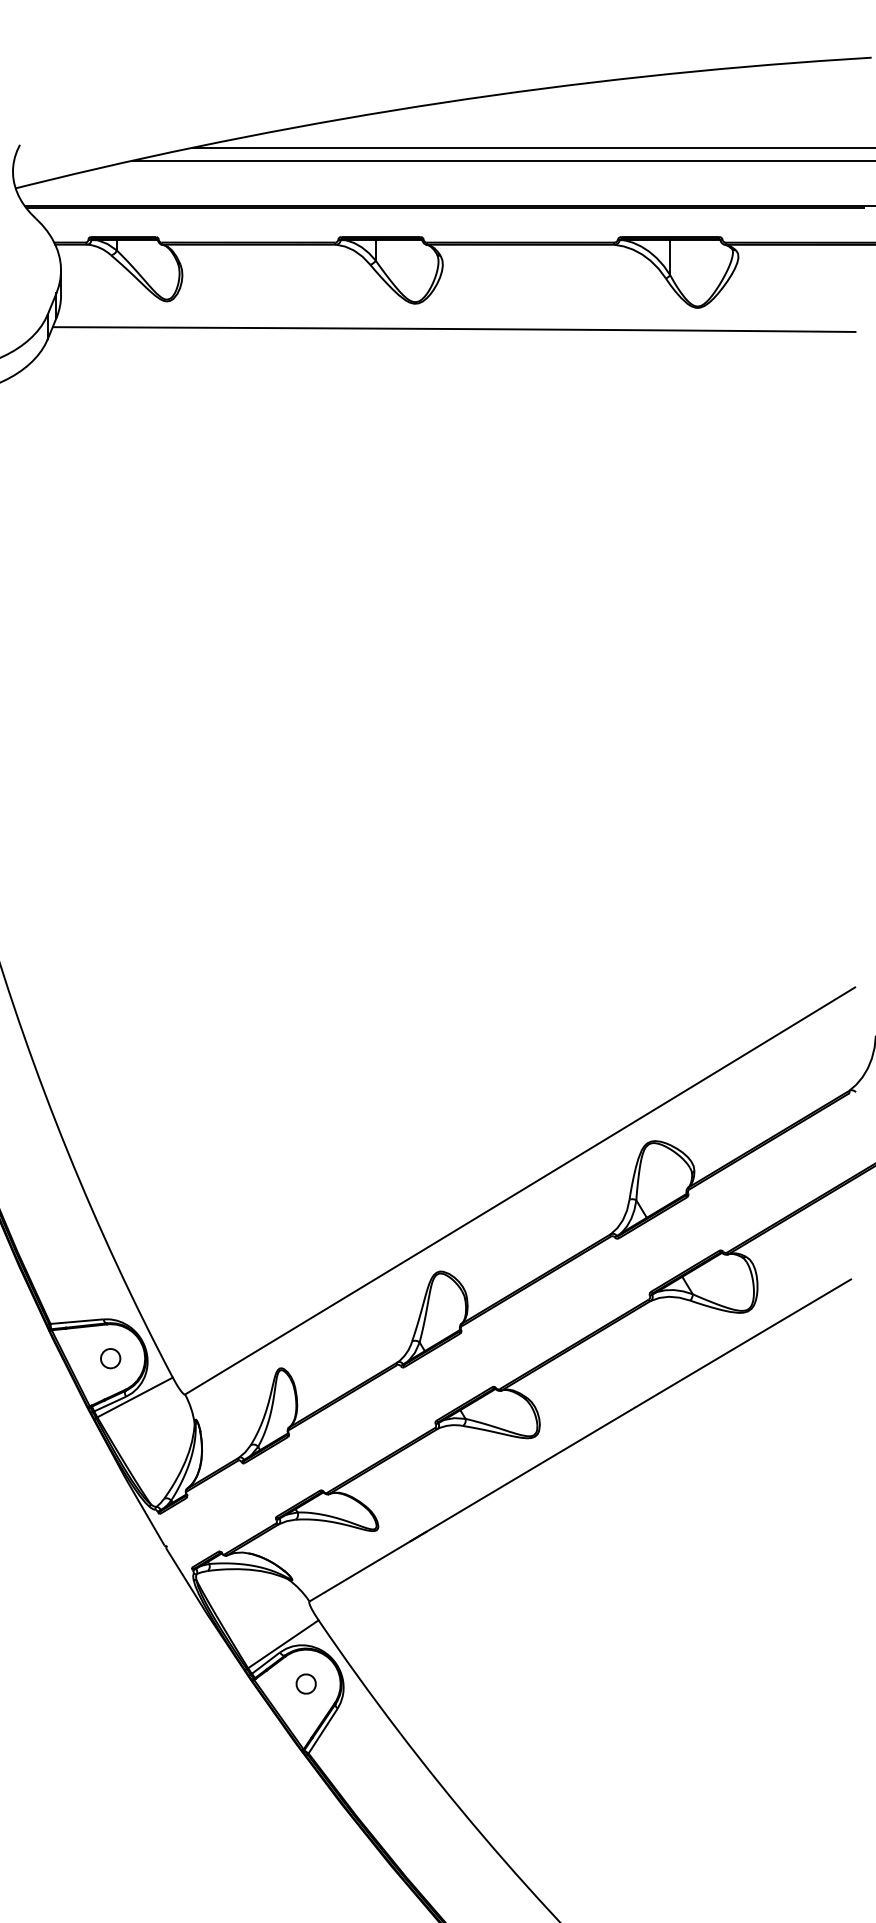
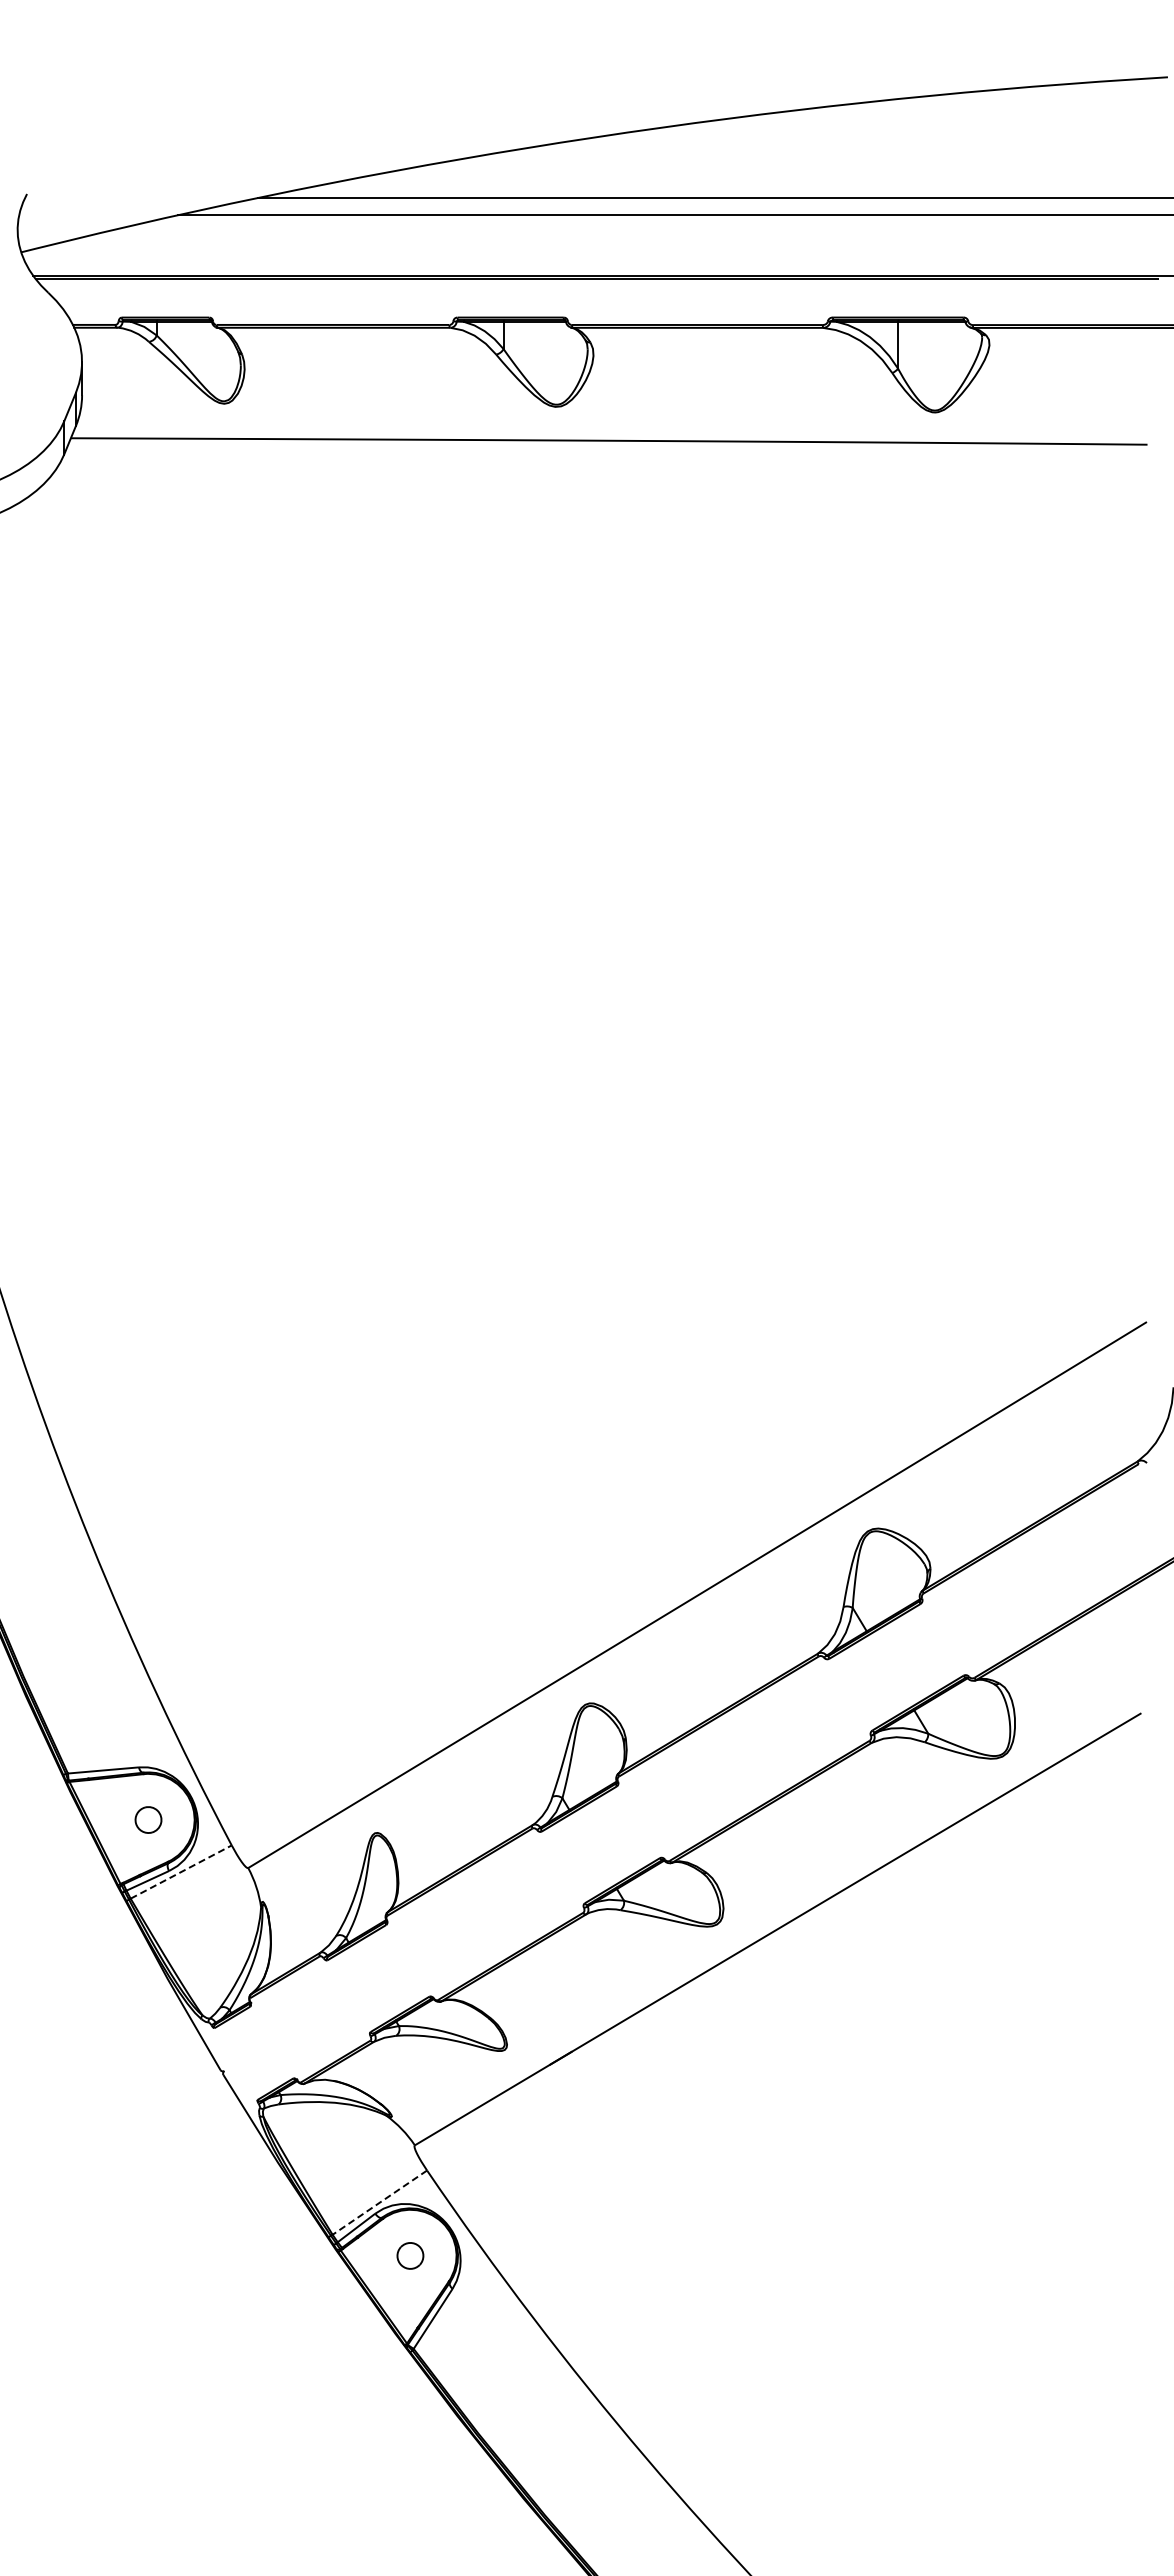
line: (135, 1397) -> (181, 1871), solid -> dashed
line: (283, 1644) -> (379, 2202), solid -> dashed

